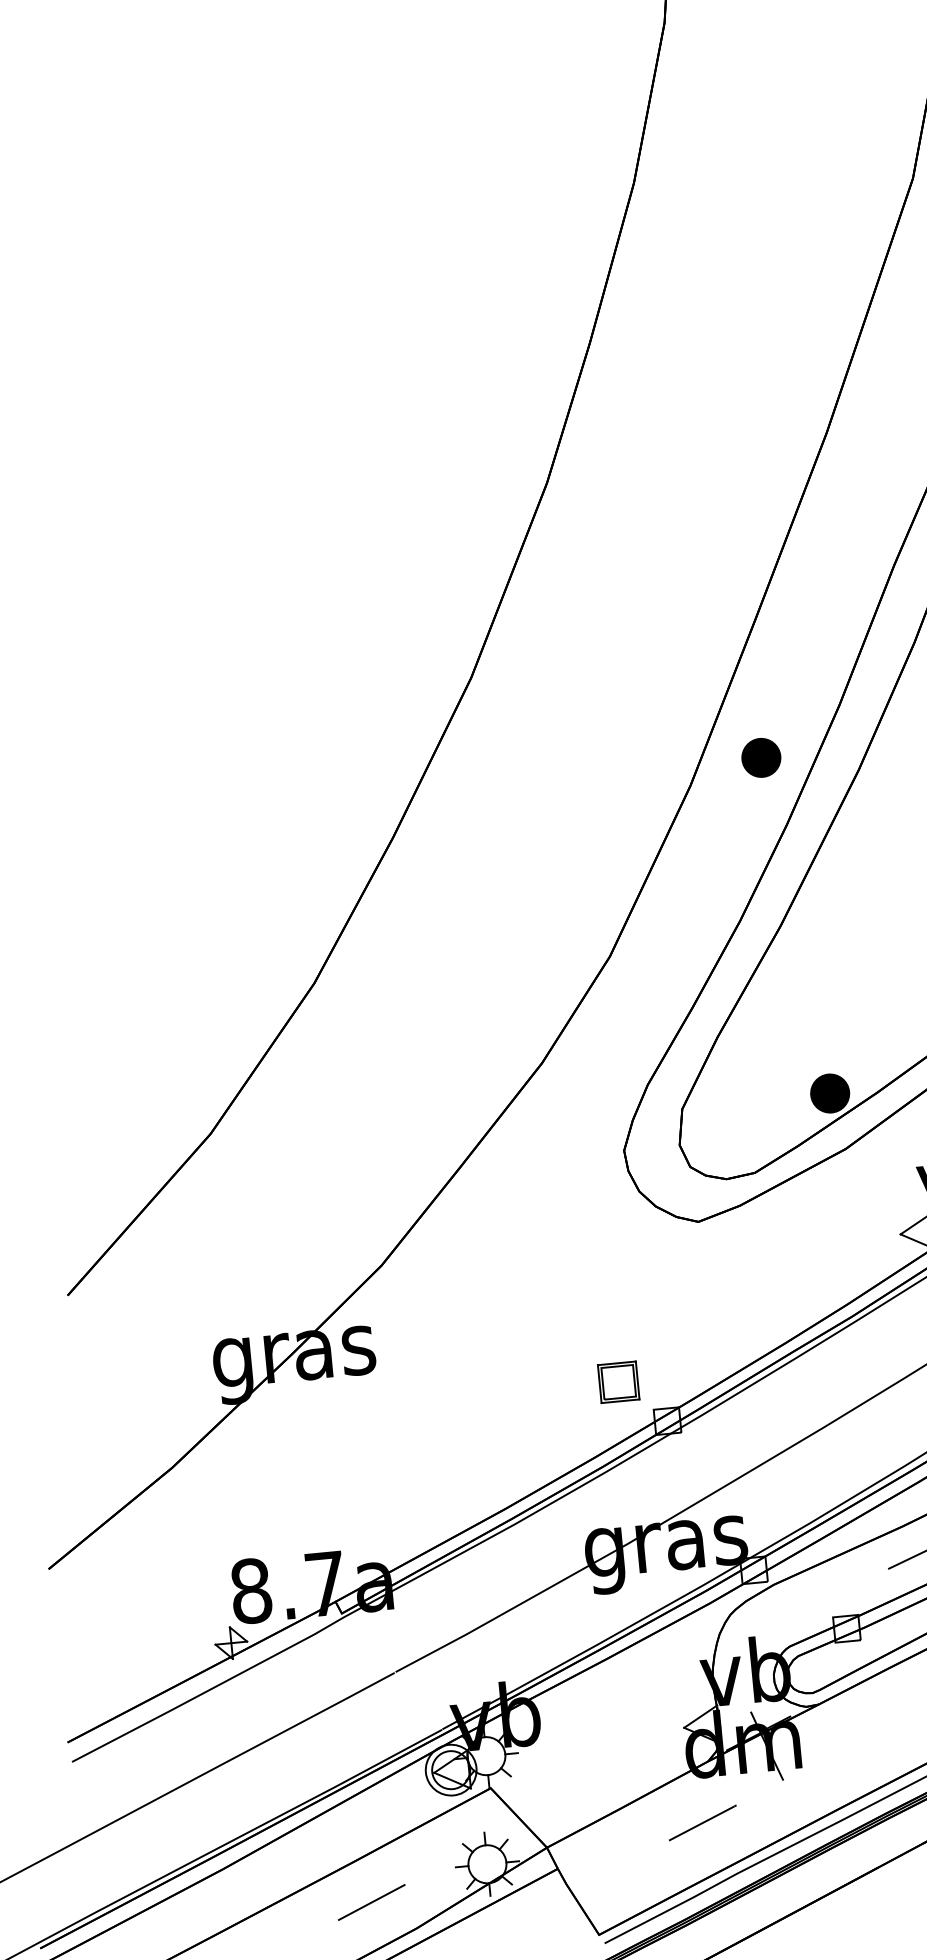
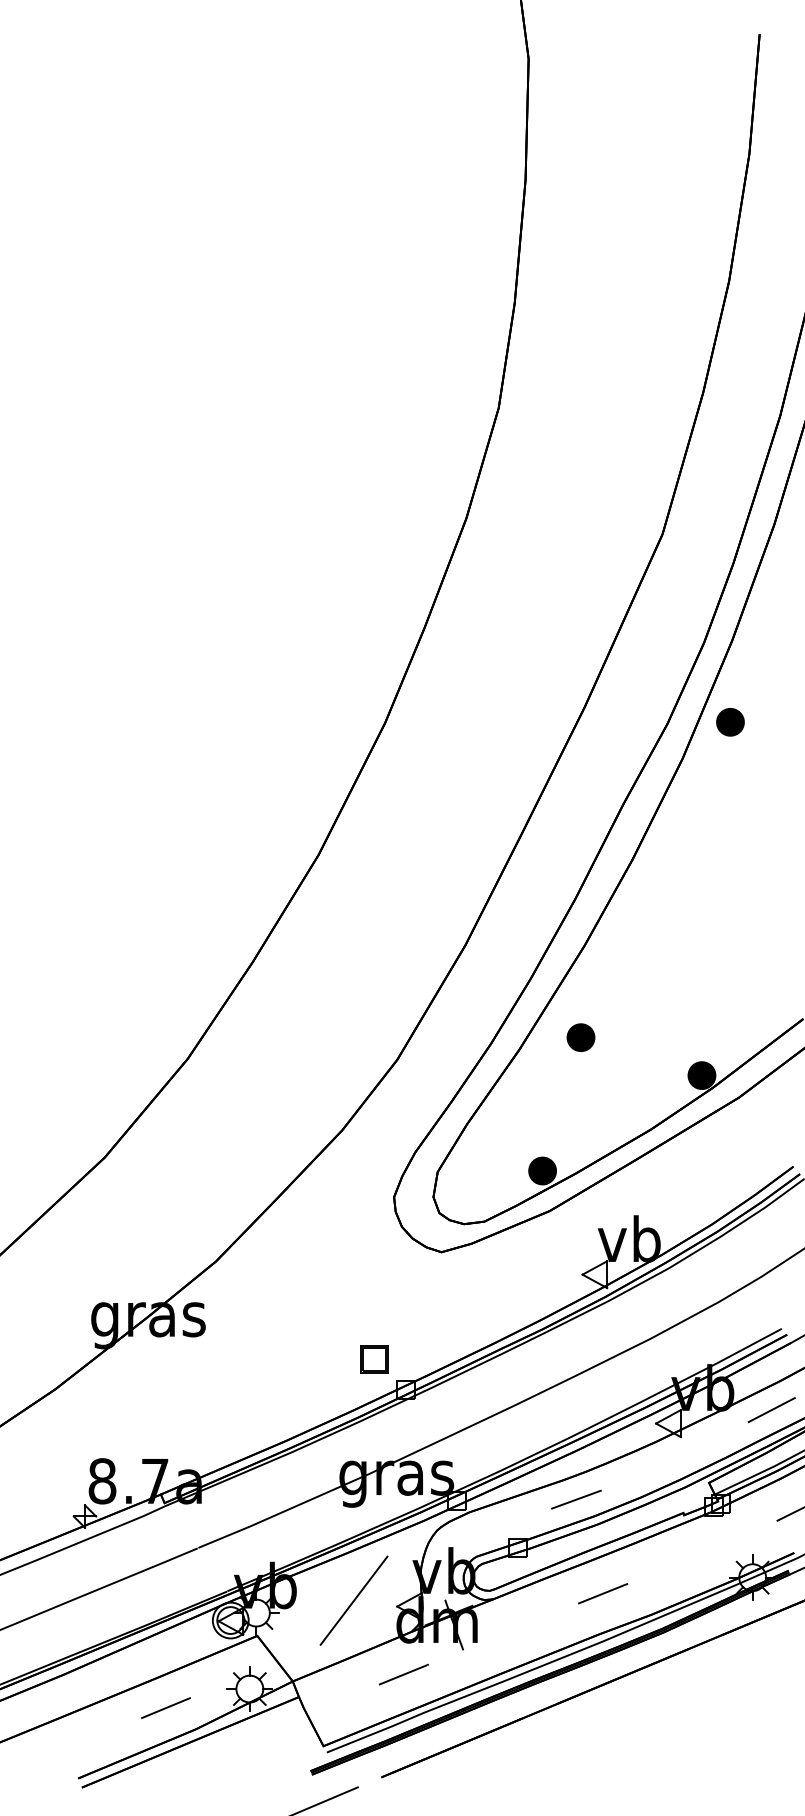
part: (760, 757) -> (580, 1037), moved
line: (621, 1725) -> (353, 1600), added

